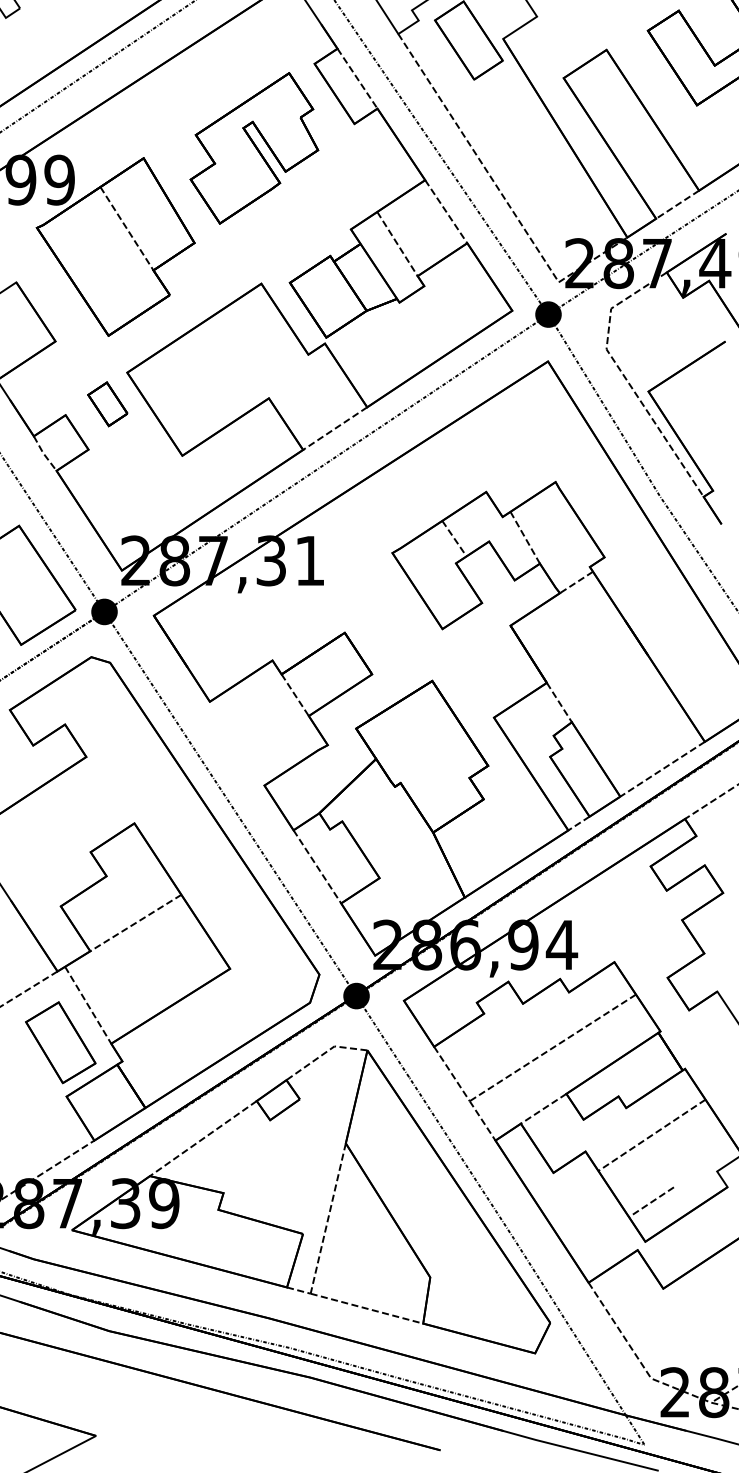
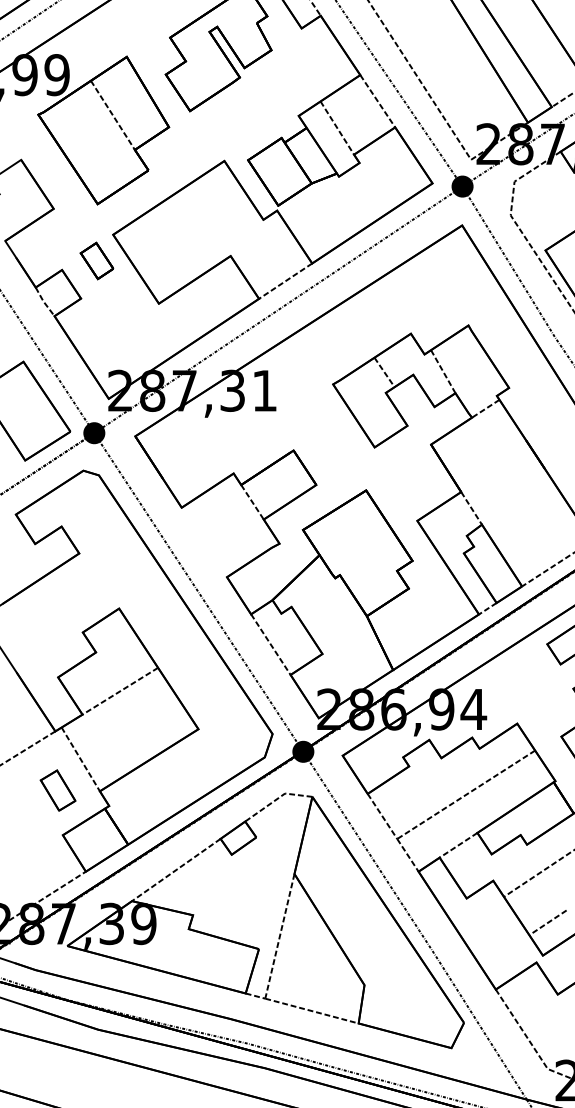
part: (60, 1042) -> (57, 790), size x0.6

